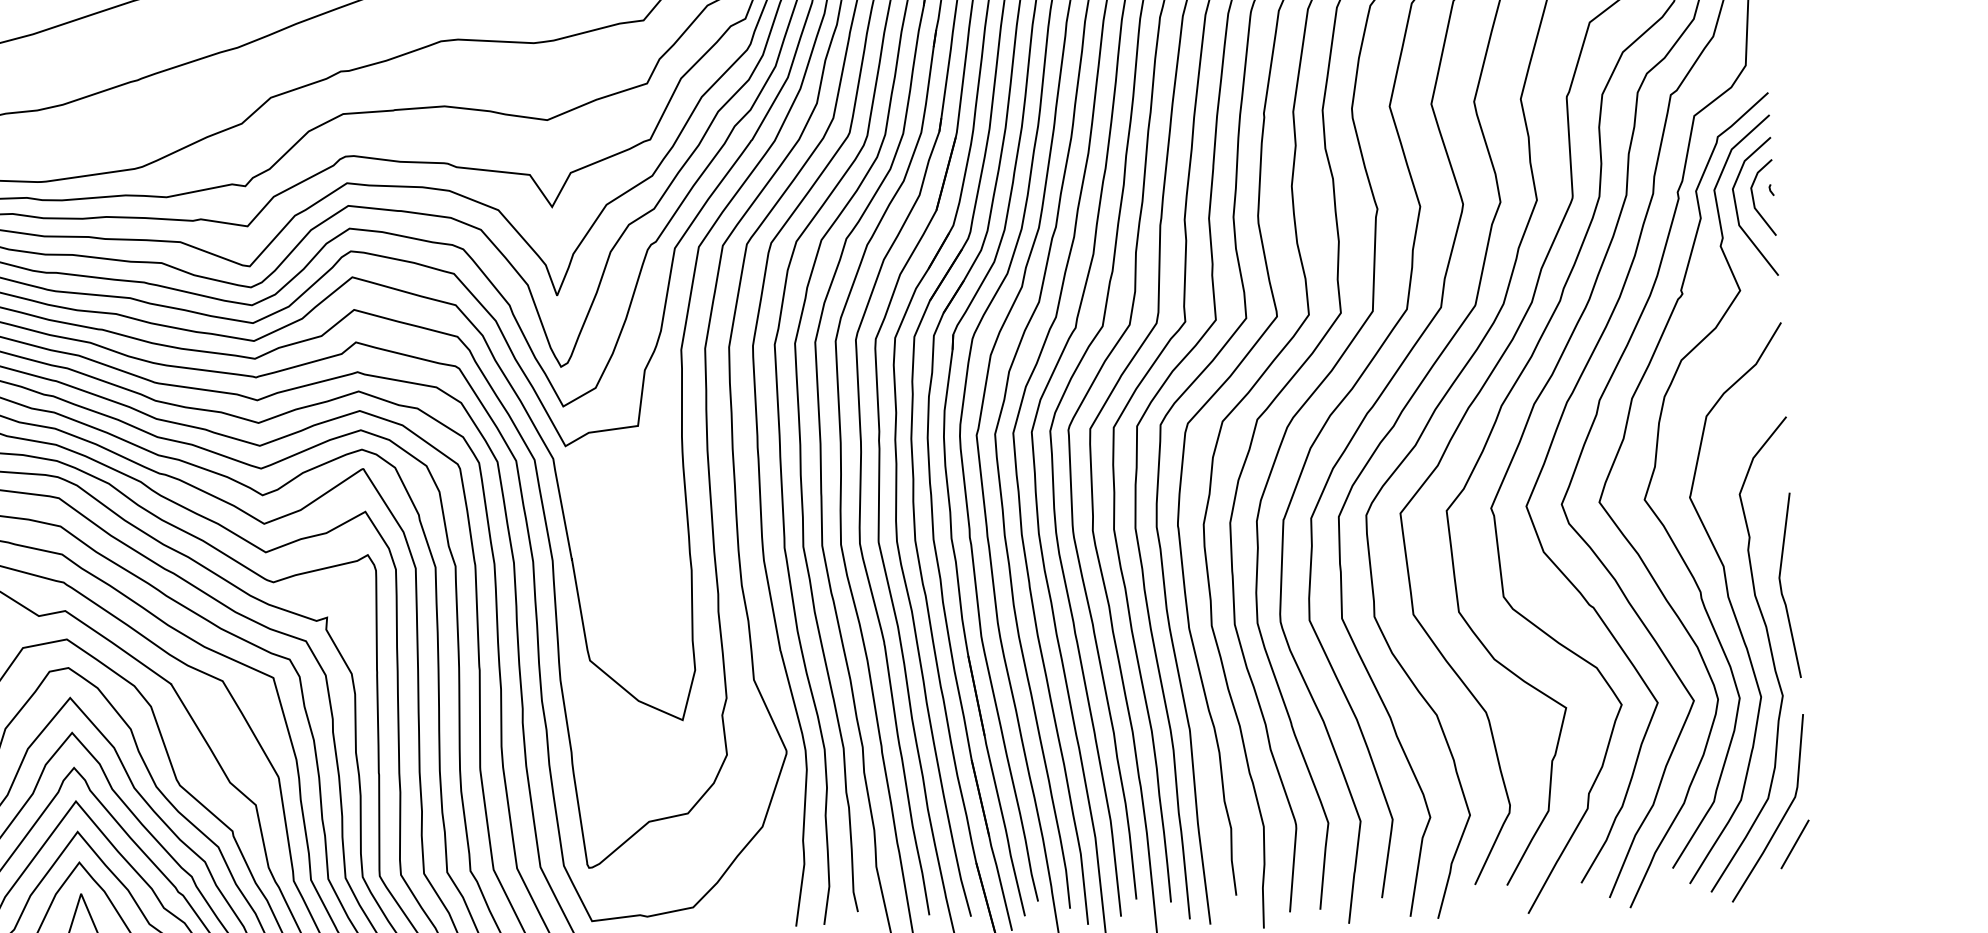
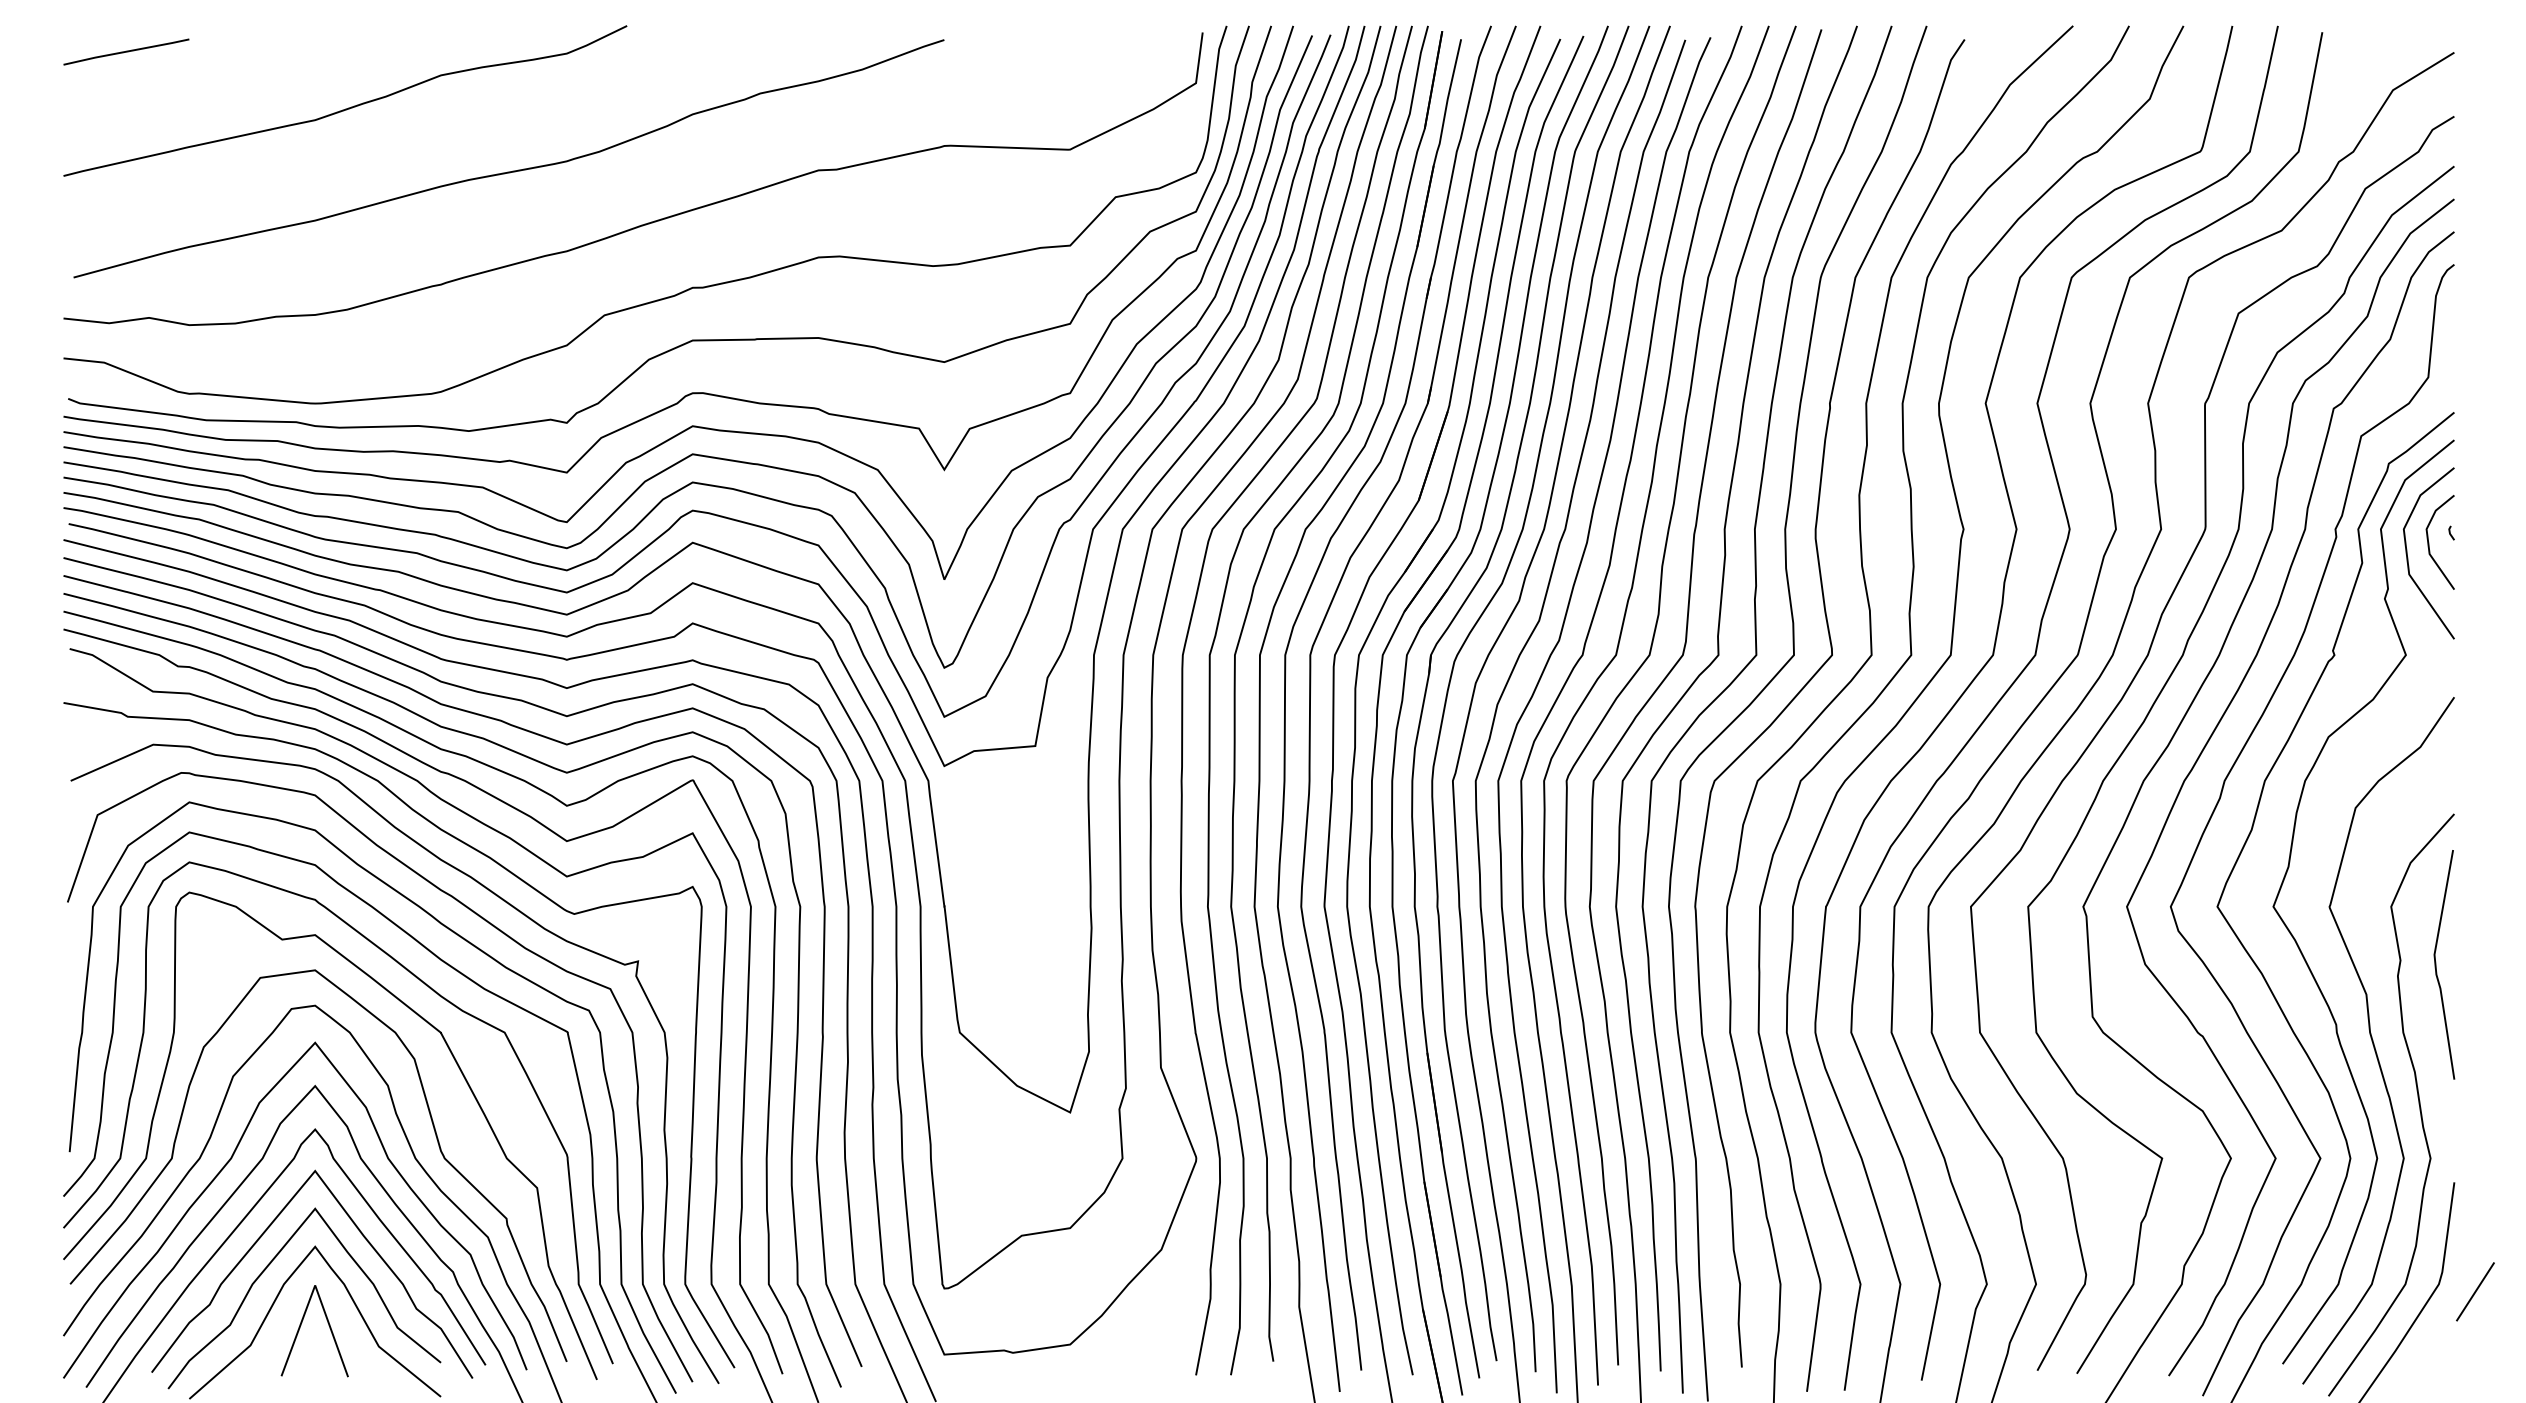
line: (1781, 585) -> (2436, 964), moved
line: (1795, 844) -> (2475, 1291), moved

